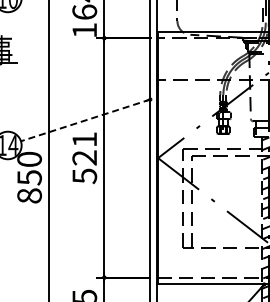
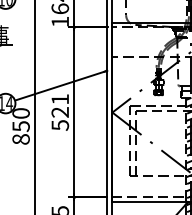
line: (85, 120) -> (60, 85), dashed -> solid

